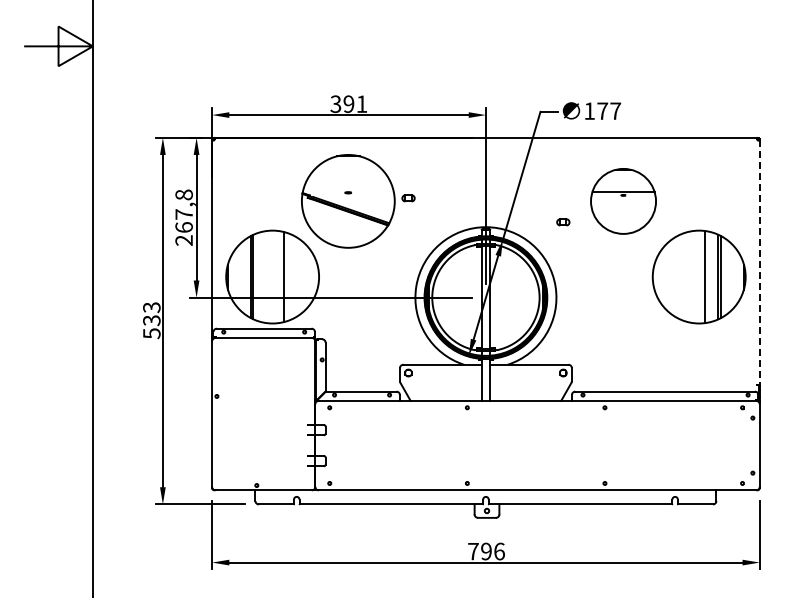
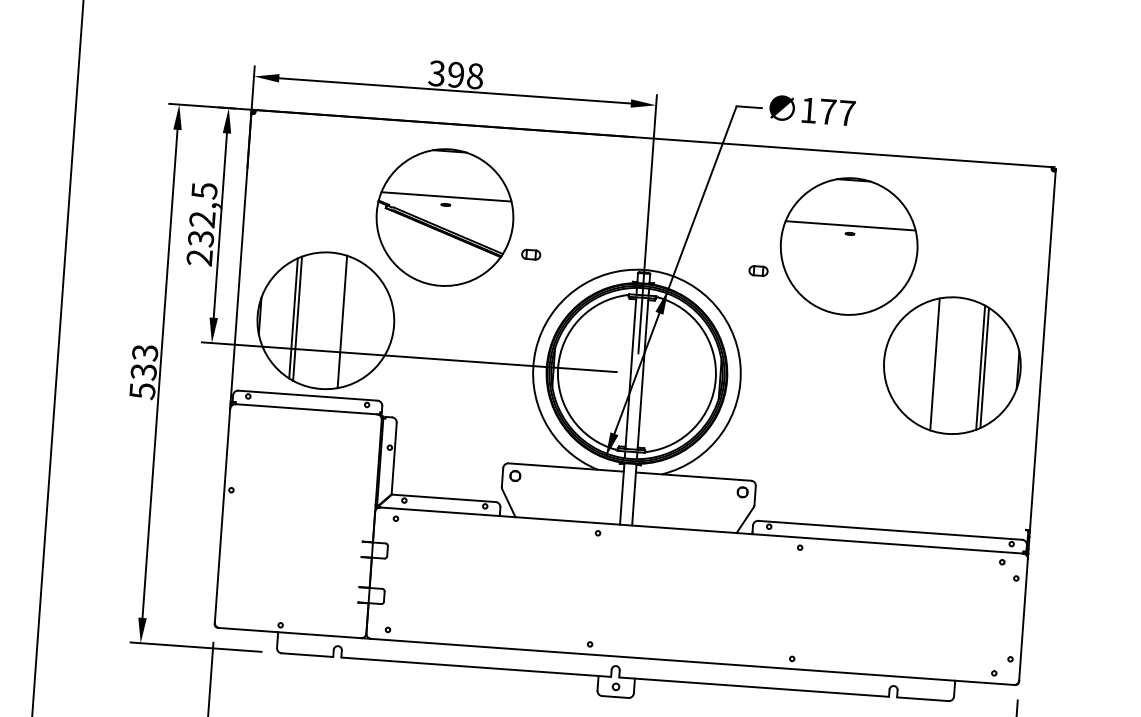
text: (361, 104) -> (474, 76), 391 -> 398
line: (348, 187) -> (446, 197), added
part: (408, 198) -> (531, 254), moved
part: (623, 201) -> (849, 246), size x1.43
text: (183, 211) -> (201, 215), 267,8 -> 232,5
line: (759, 262) -> (1042, 350), dashed -> solid
line: (705, 276) -> (935, 363), moved

